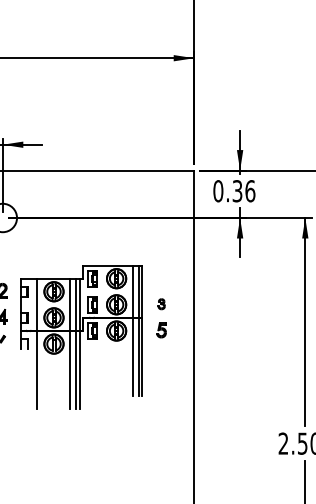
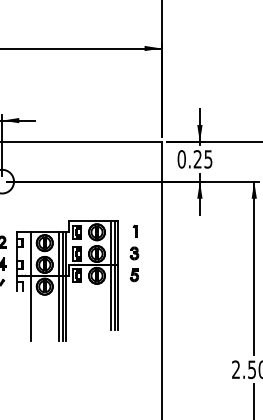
text: (243, 191) -> (202, 159), 0.36 -> 0.25
part: (161, 277) -> (134, 231), added
part: (161, 304) -> (134, 253), size x1.43

